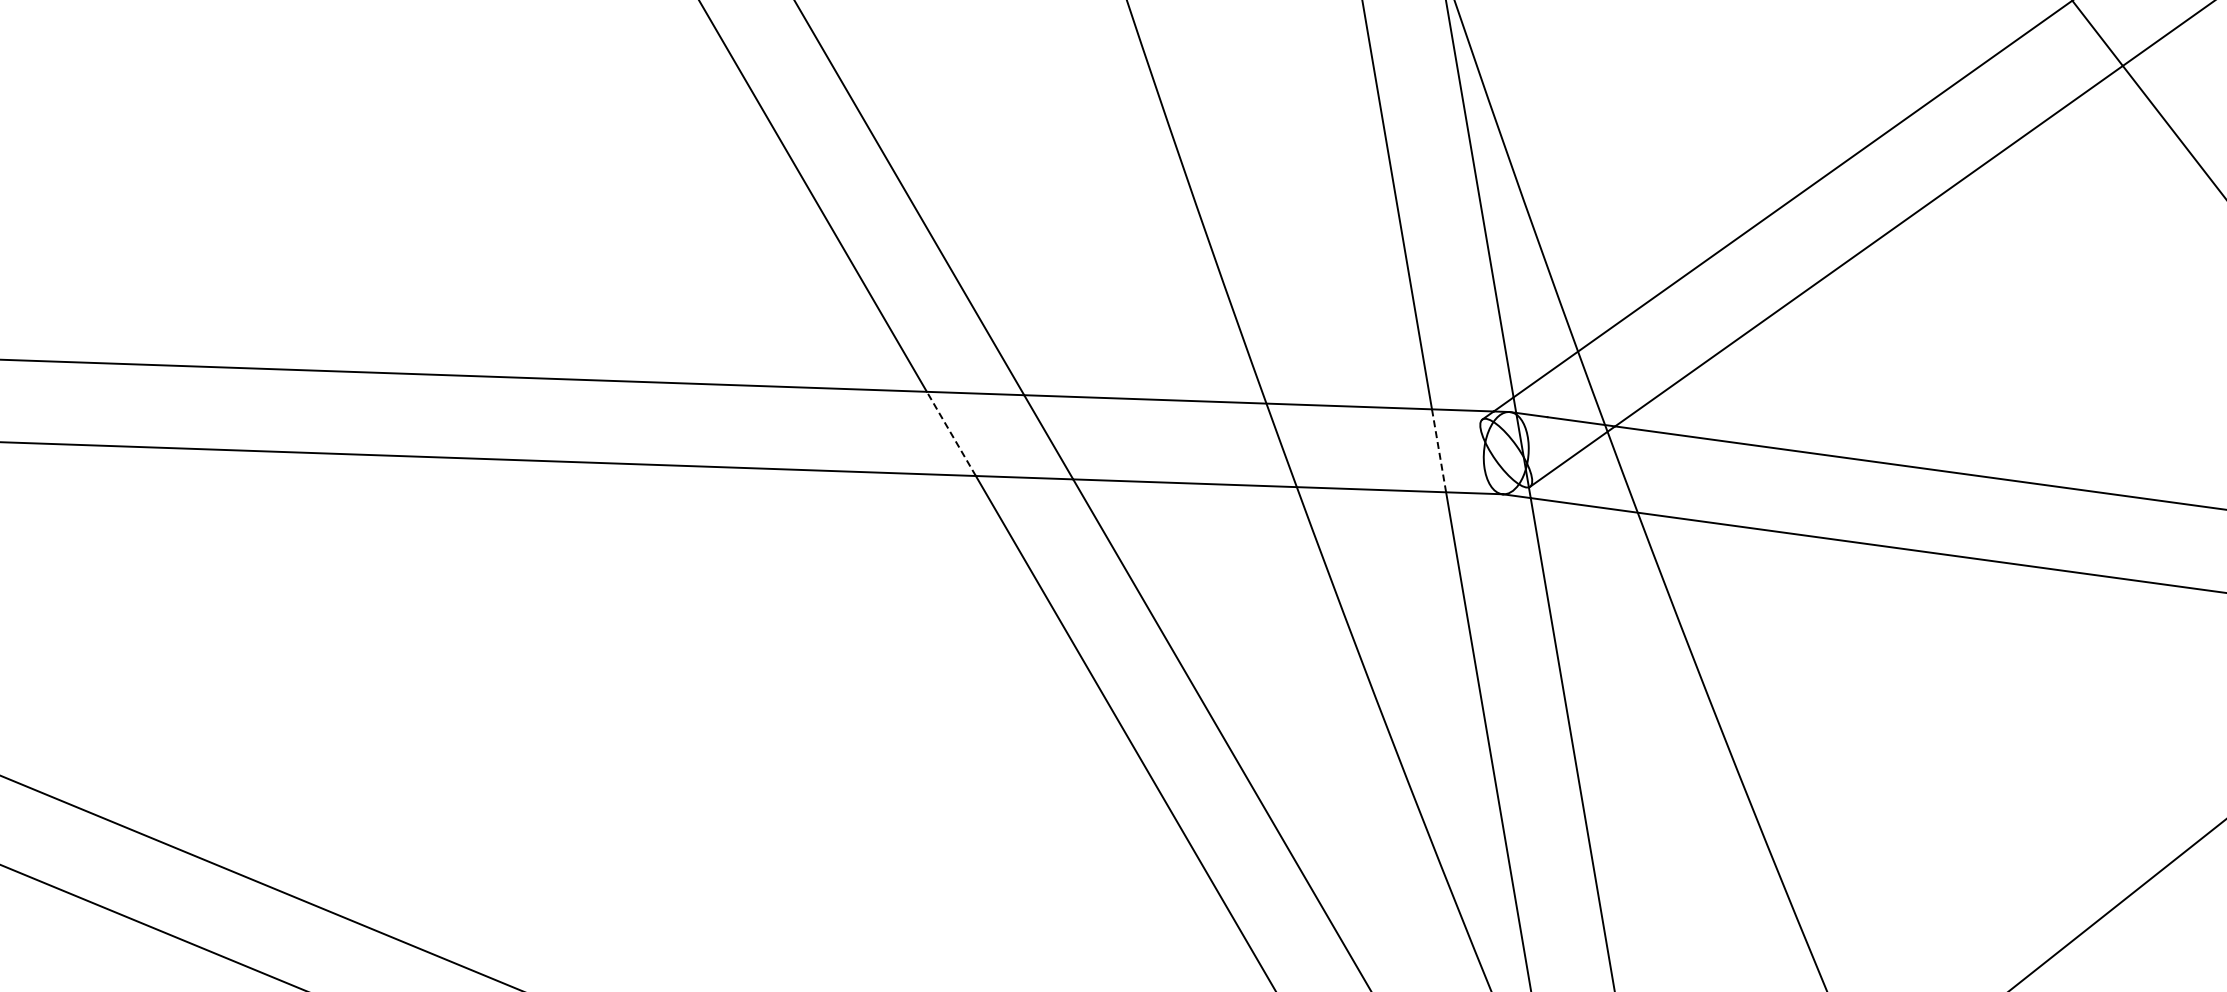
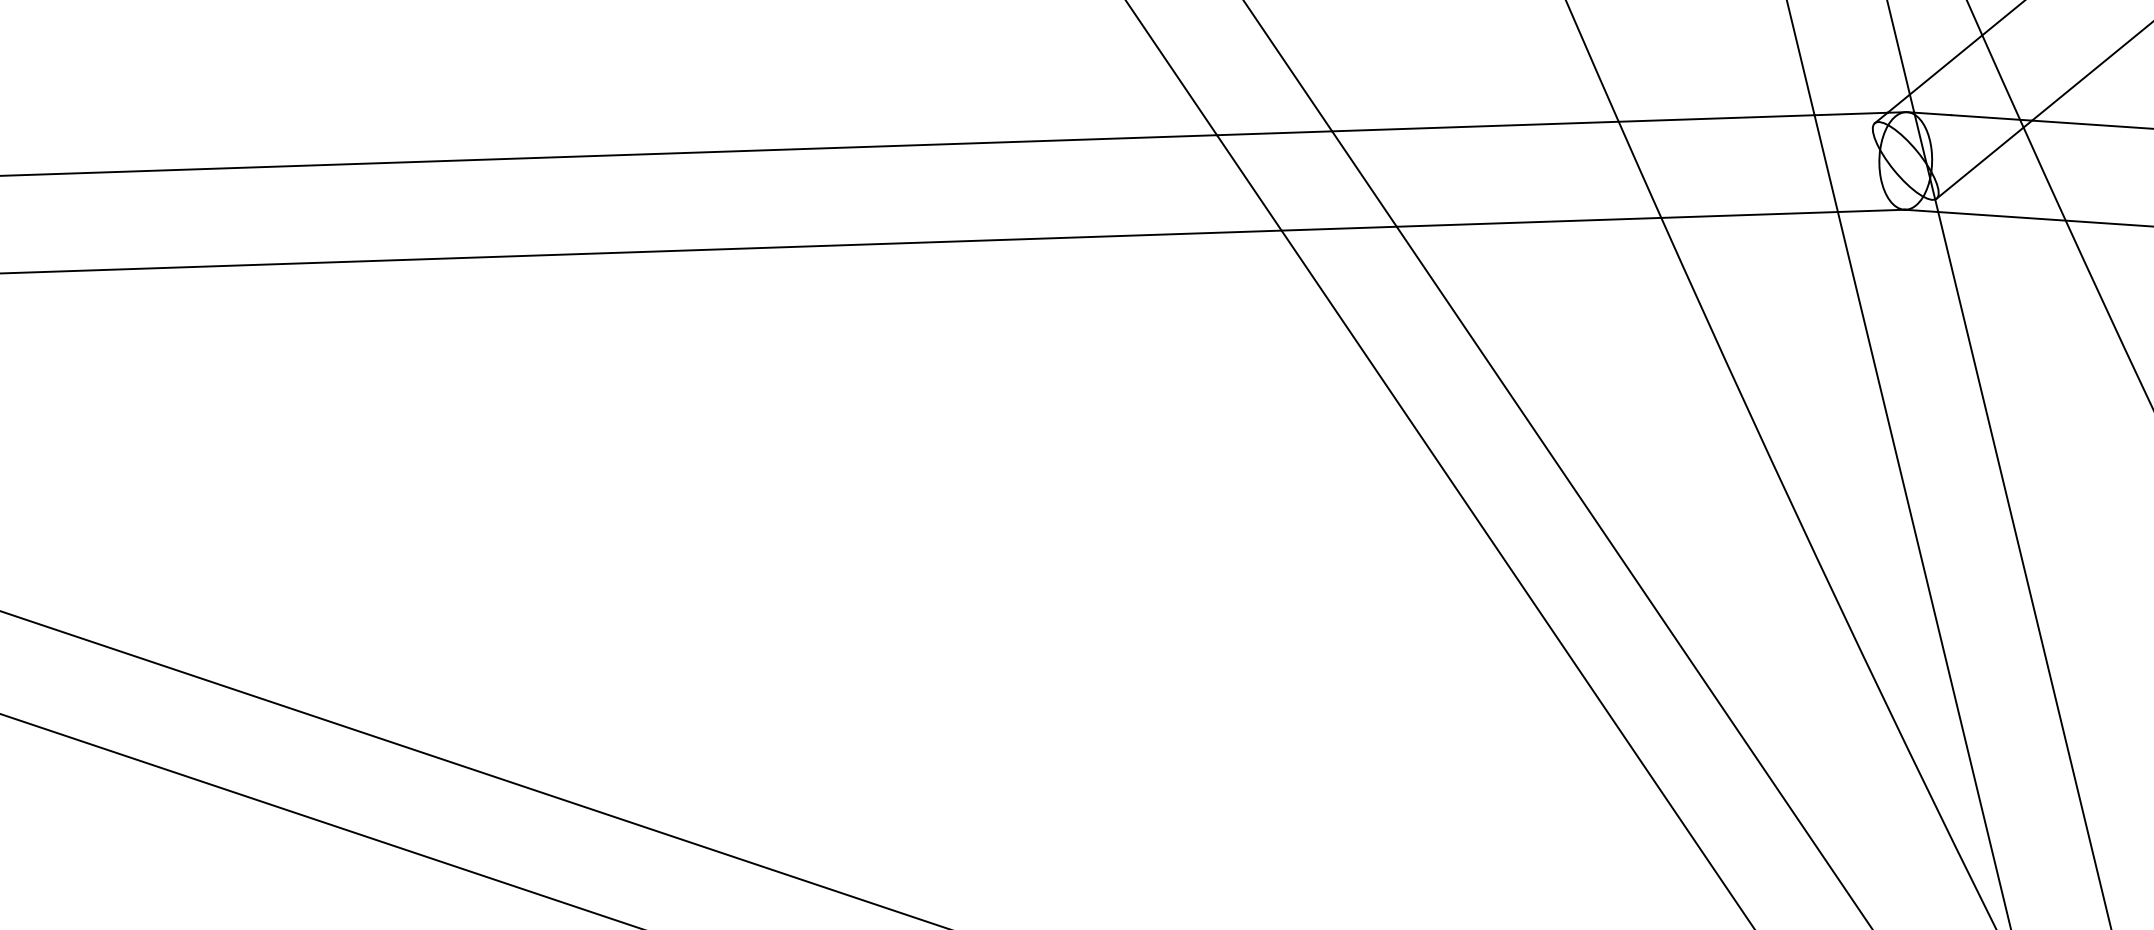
line: (951, 433) -> (1249, 182), dashed -> solid
line: (1438, 450) -> (1825, 163), dashed -> solid

